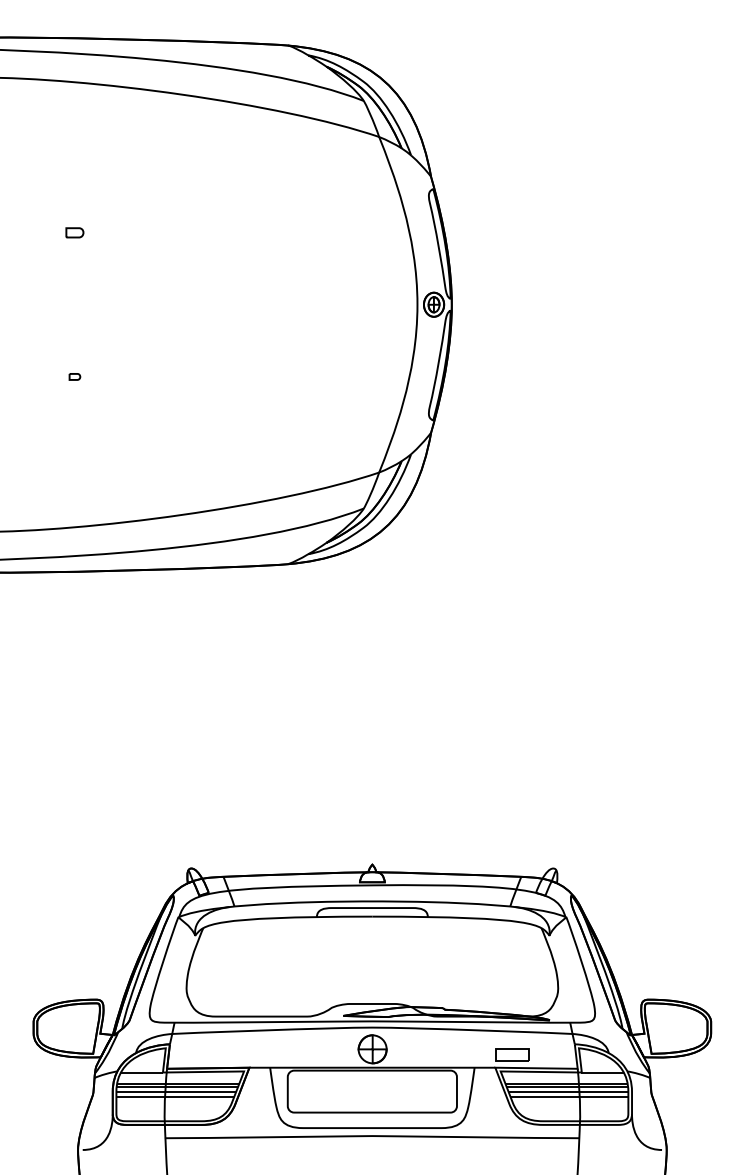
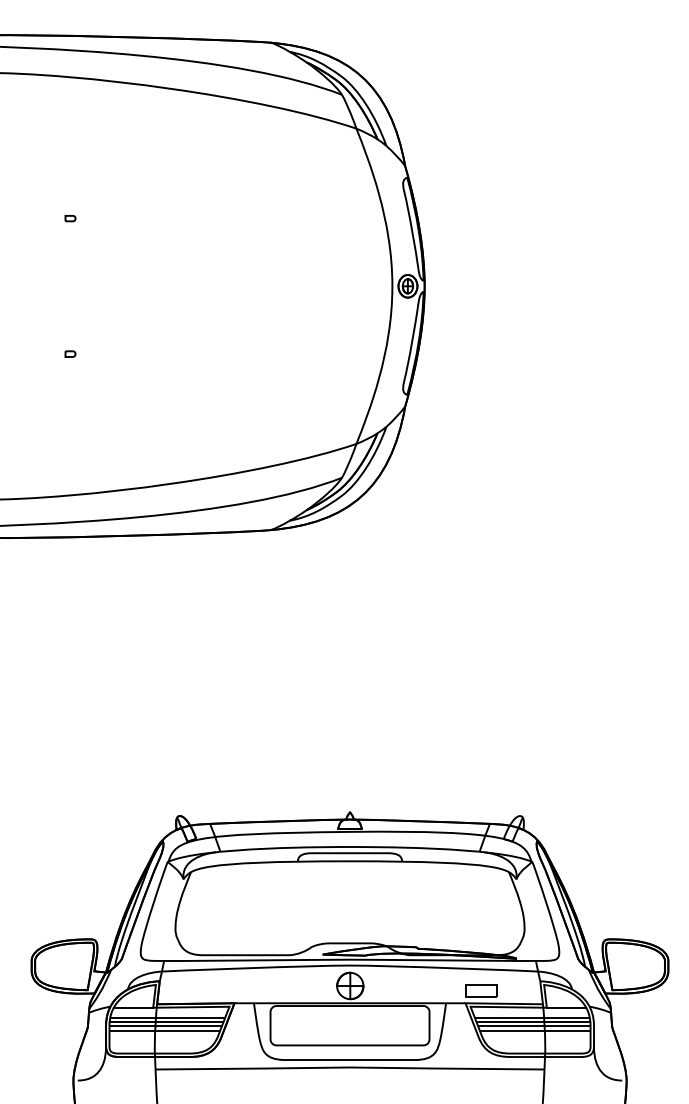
part: (74, 232) -> (70, 218), size x0.62

